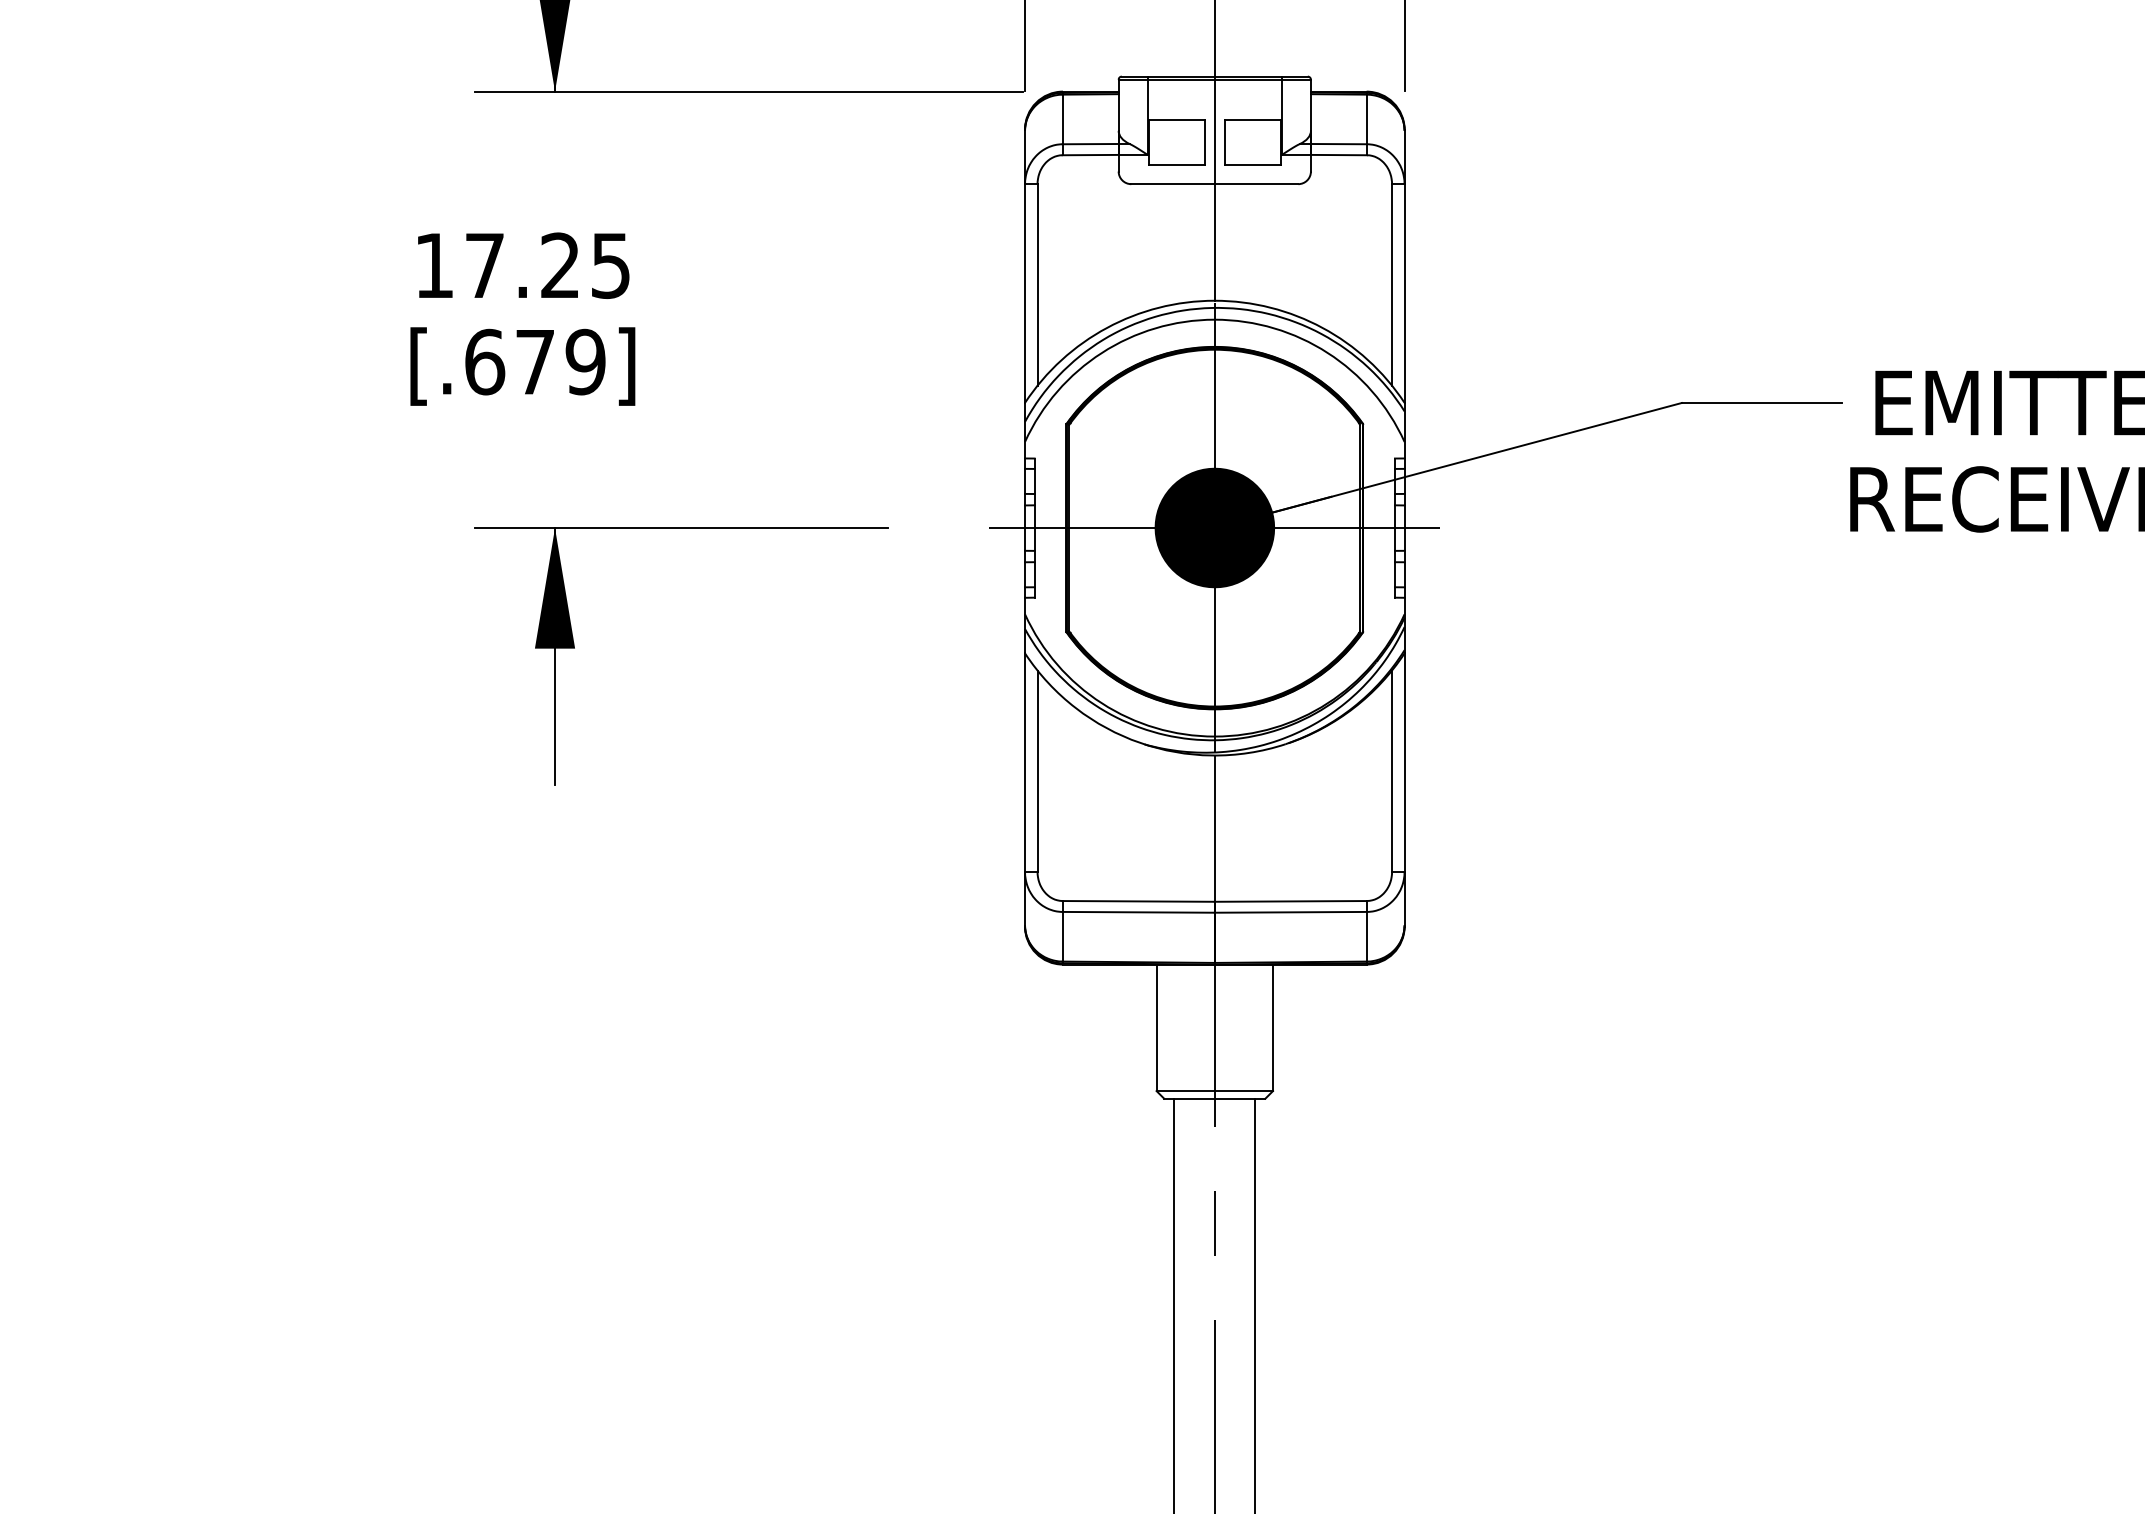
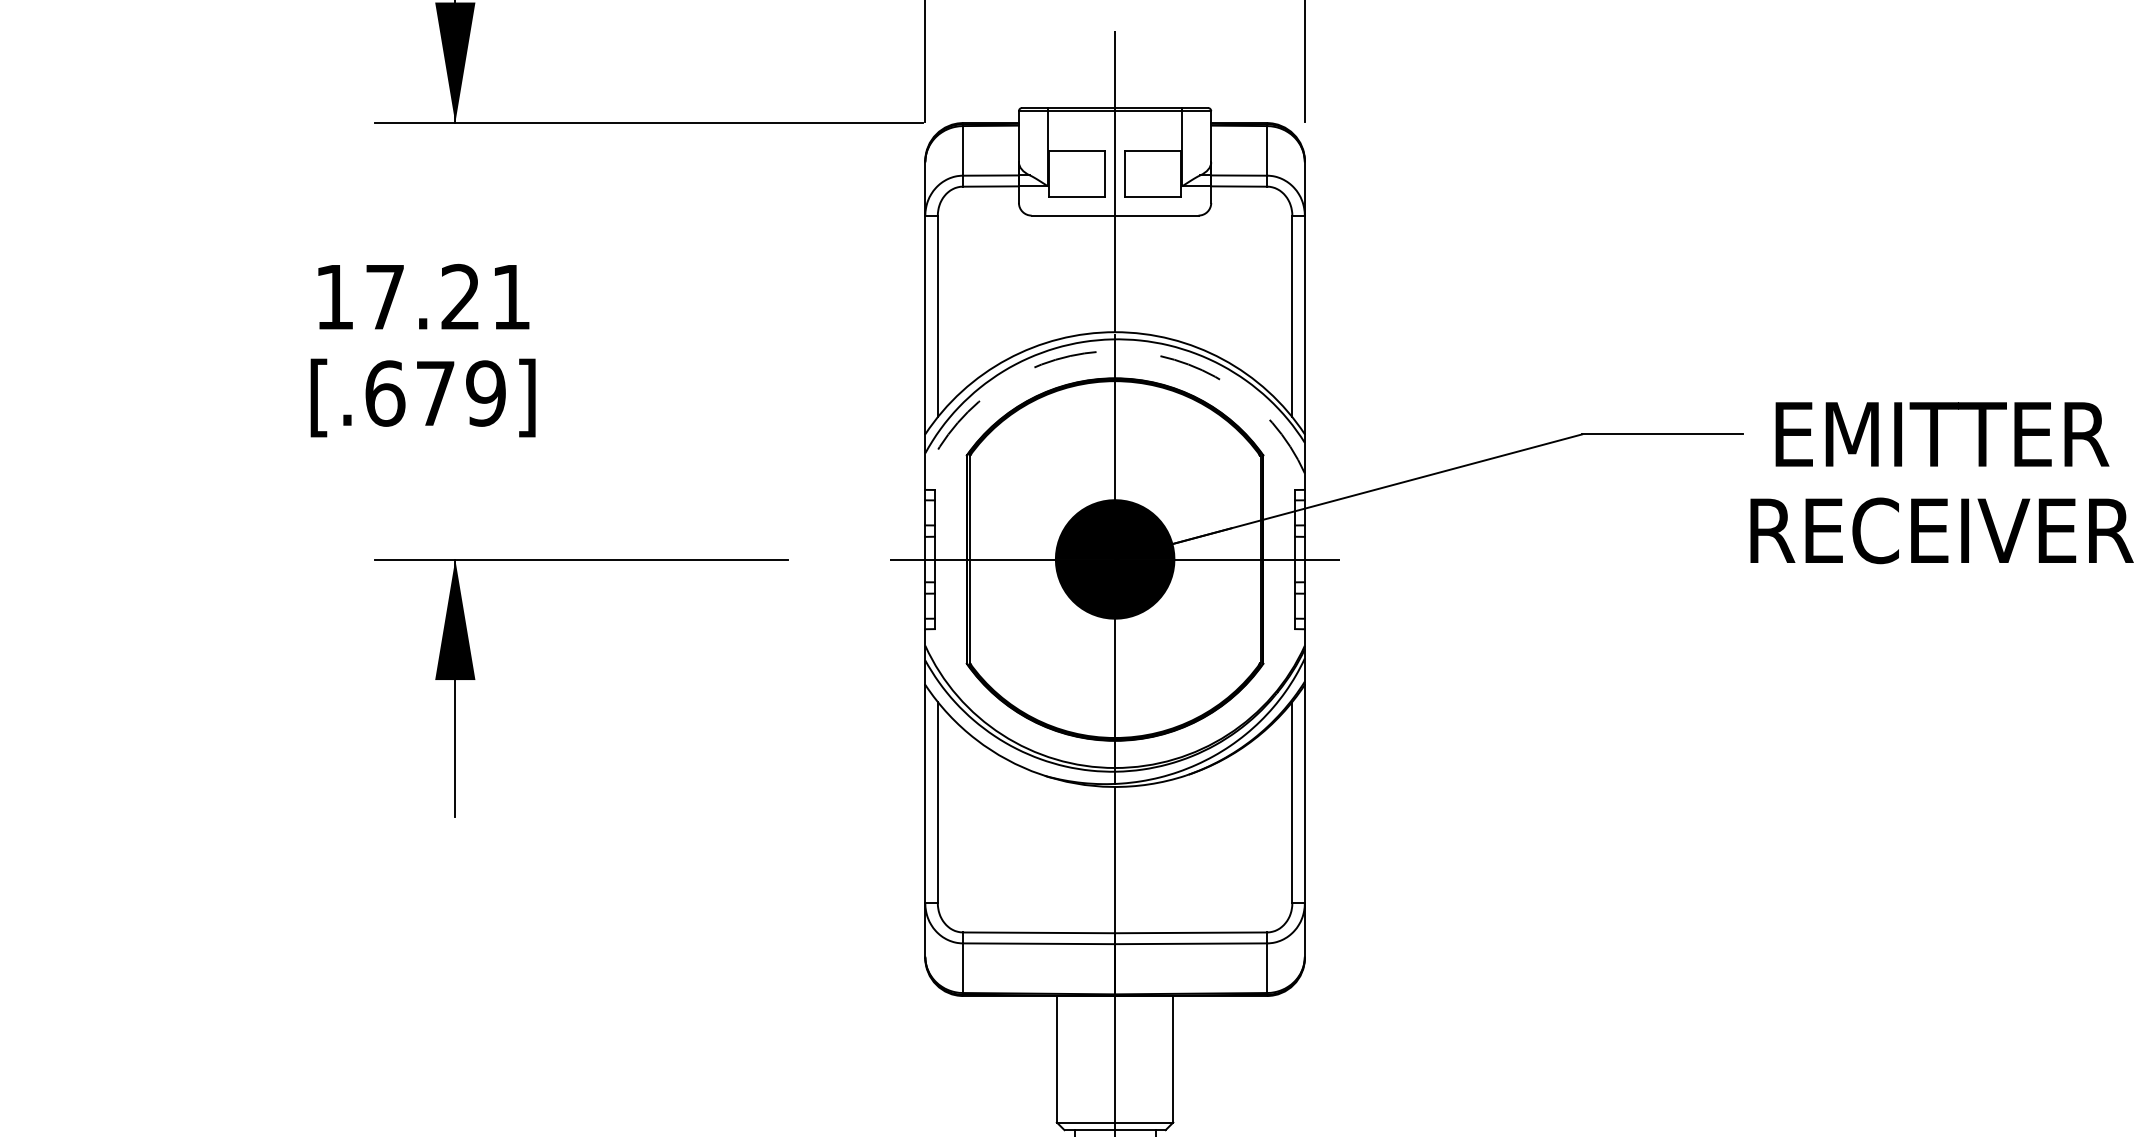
text: (610, 265) -> (510, 296), 17.25 -> 17.21
arc: (1214, 319) -> (1114, 350), solid -> dashed

